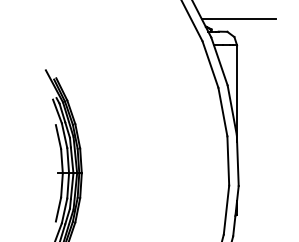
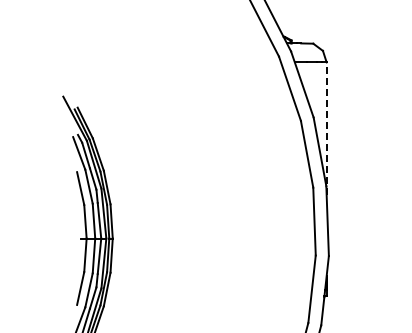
line: (238, 18) -> (328, 25), removed
line: (236, 93) -> (326, 128), solid -> dashed

